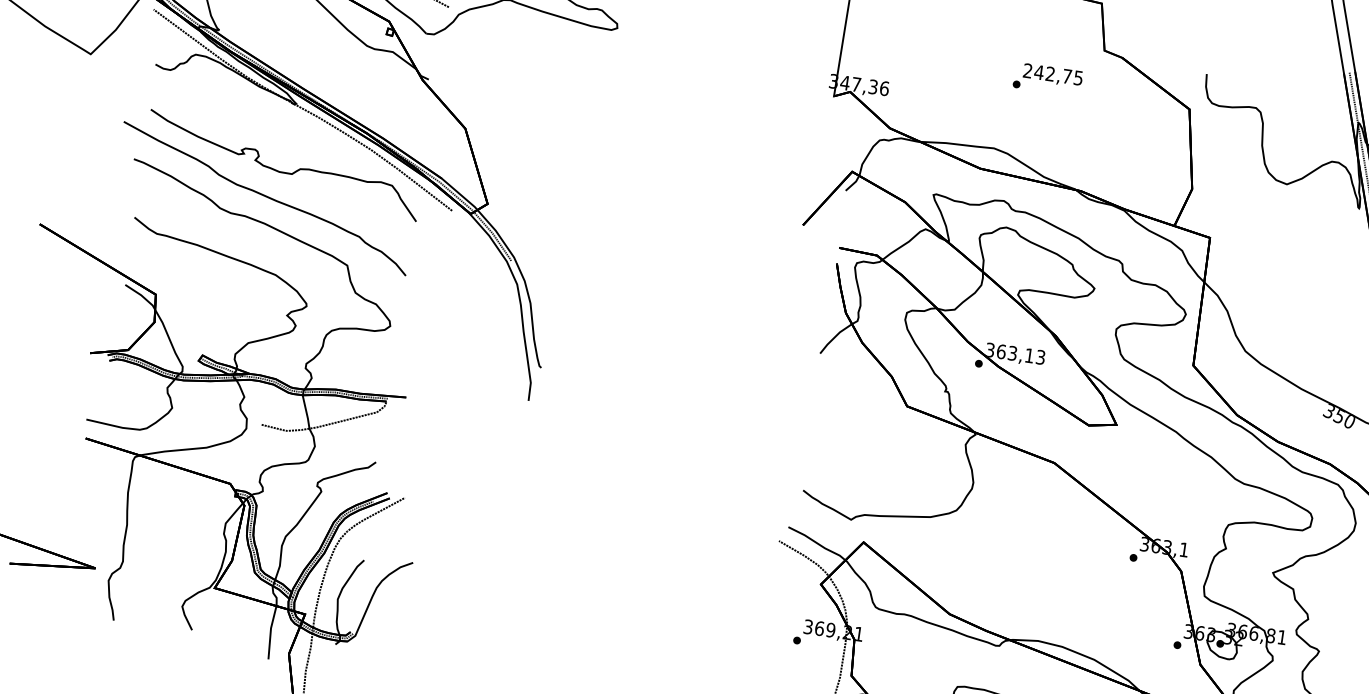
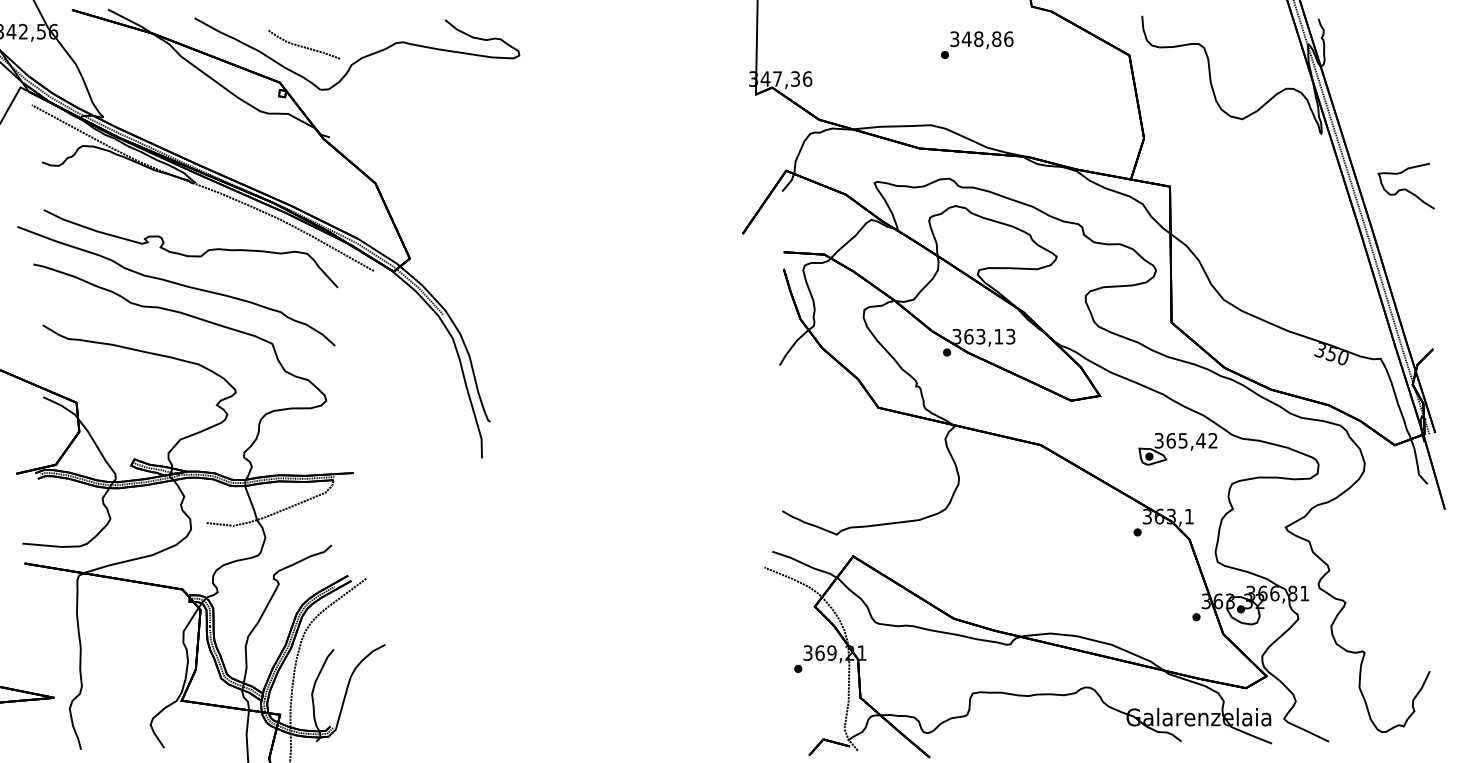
text: (1052, 74) -> (981, 39), 242,75 -> 348,86
part: (1182, 485) -> (1177, 449), added

